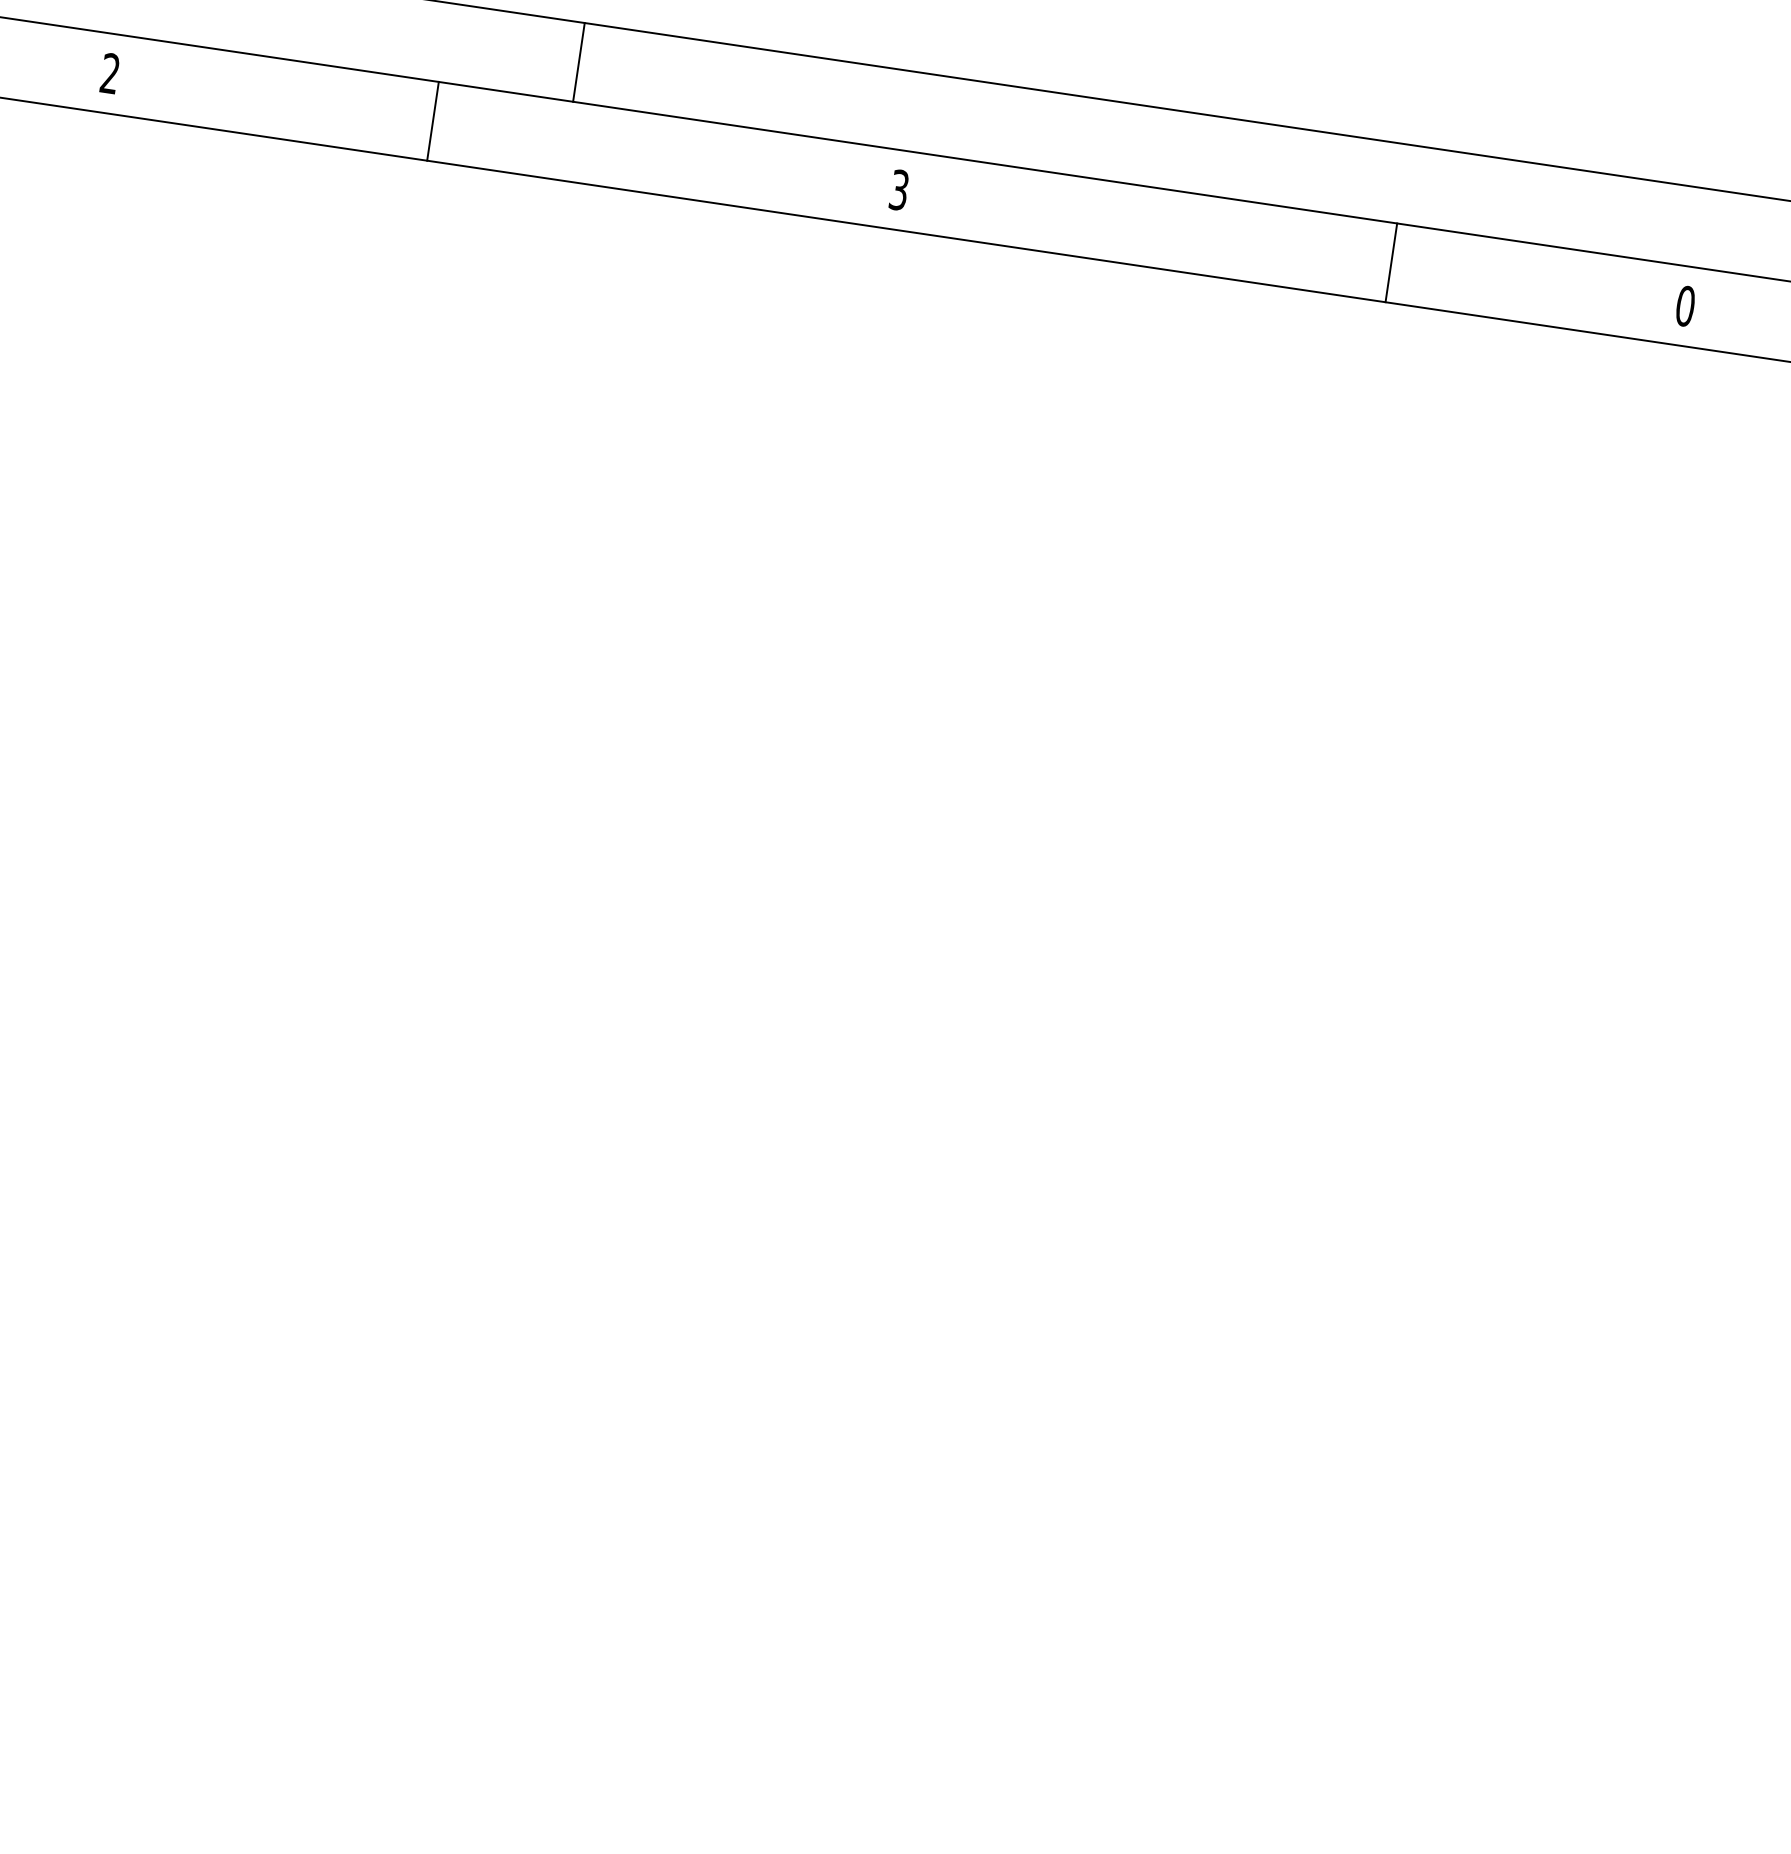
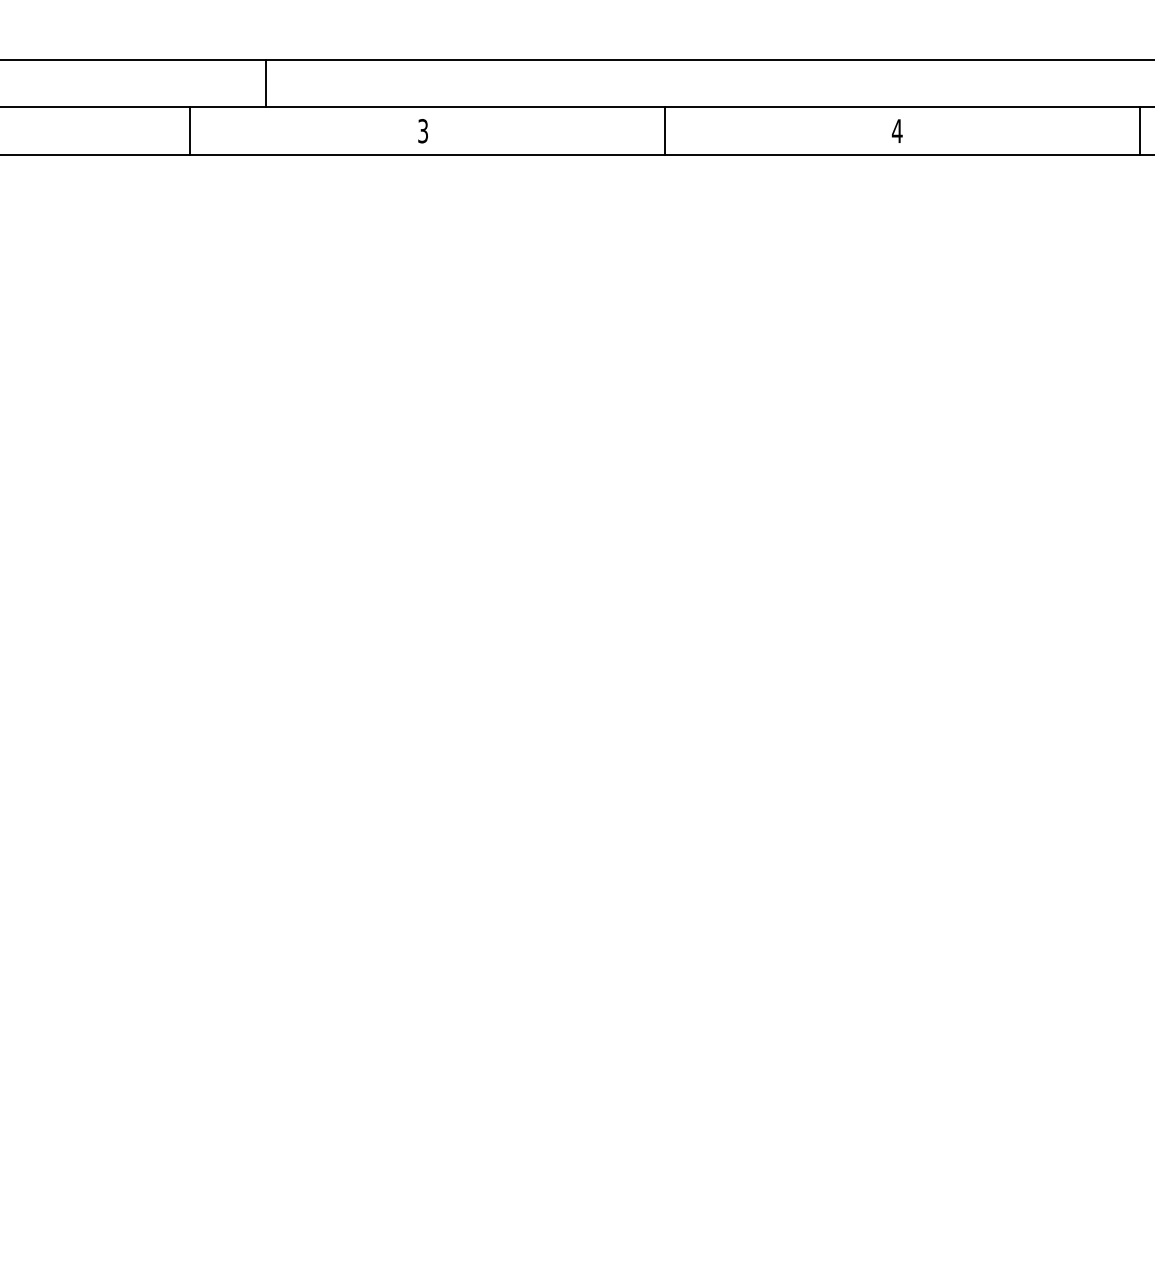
line: (578, 61) -> (265, 83), moved
line: (432, 120) -> (189, 130), moved
line: (1390, 261) -> (664, 130), moved
text: (1684, 306) -> (896, 131), 0 -> 4

